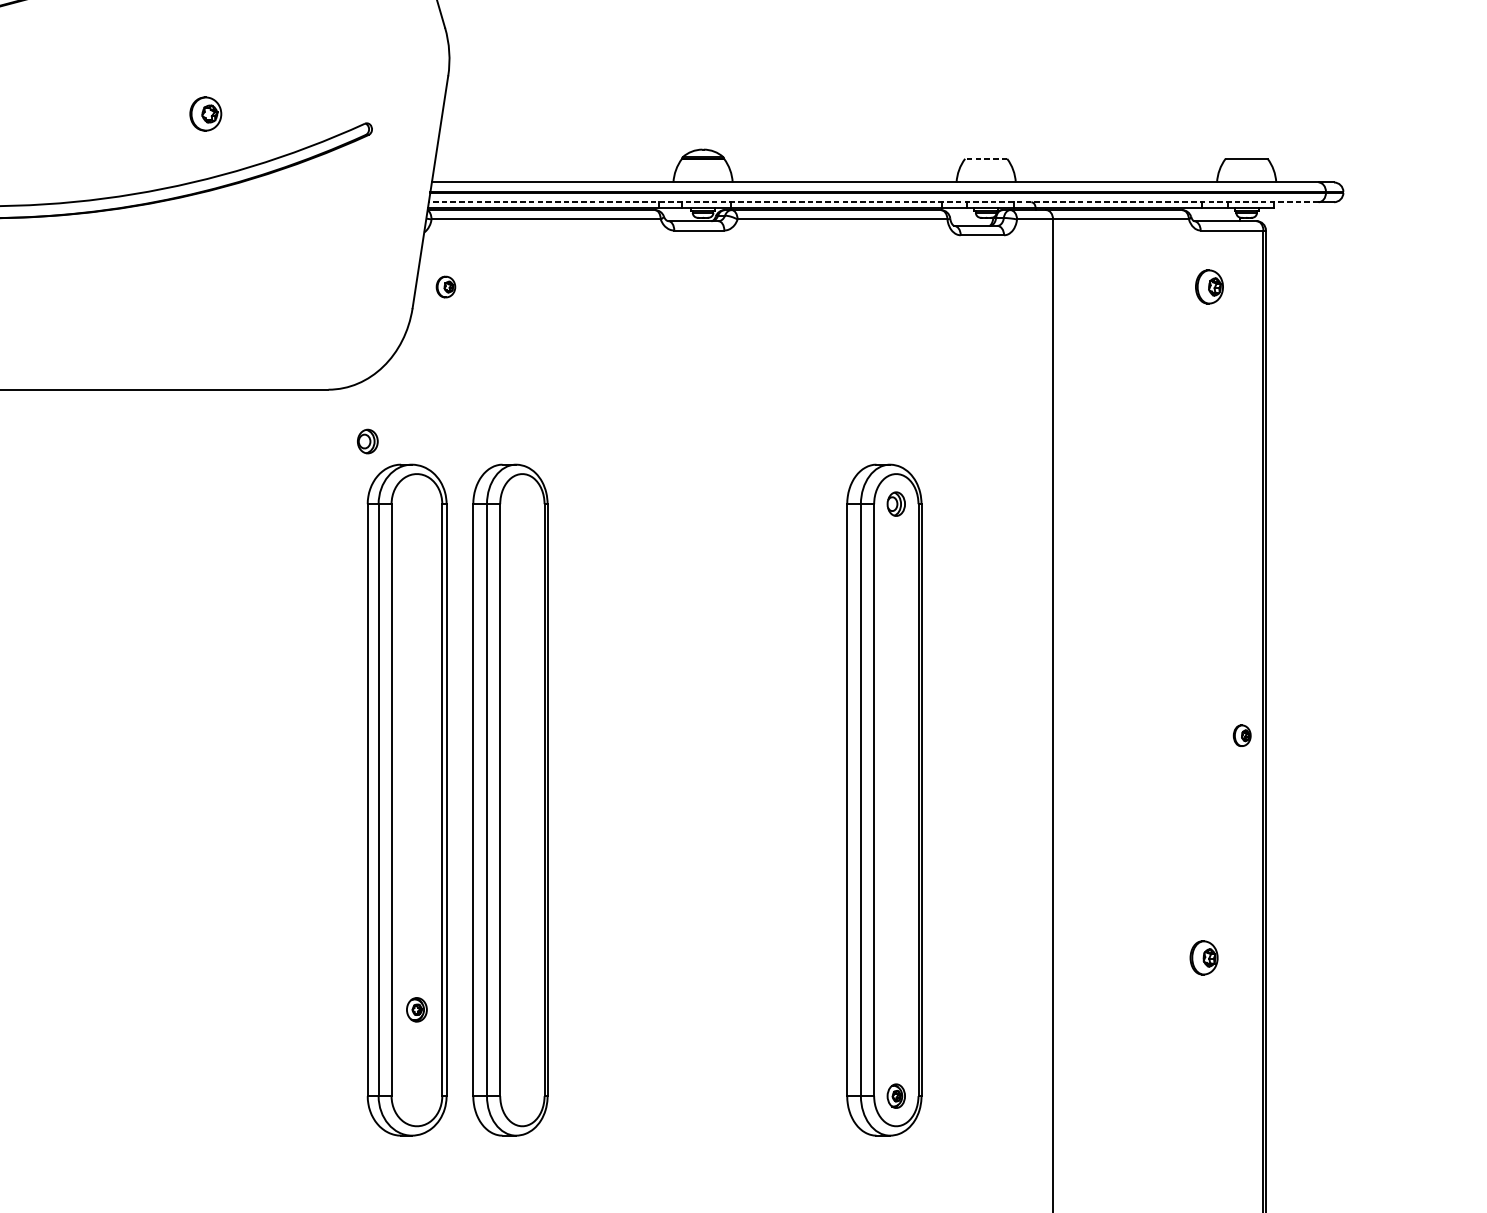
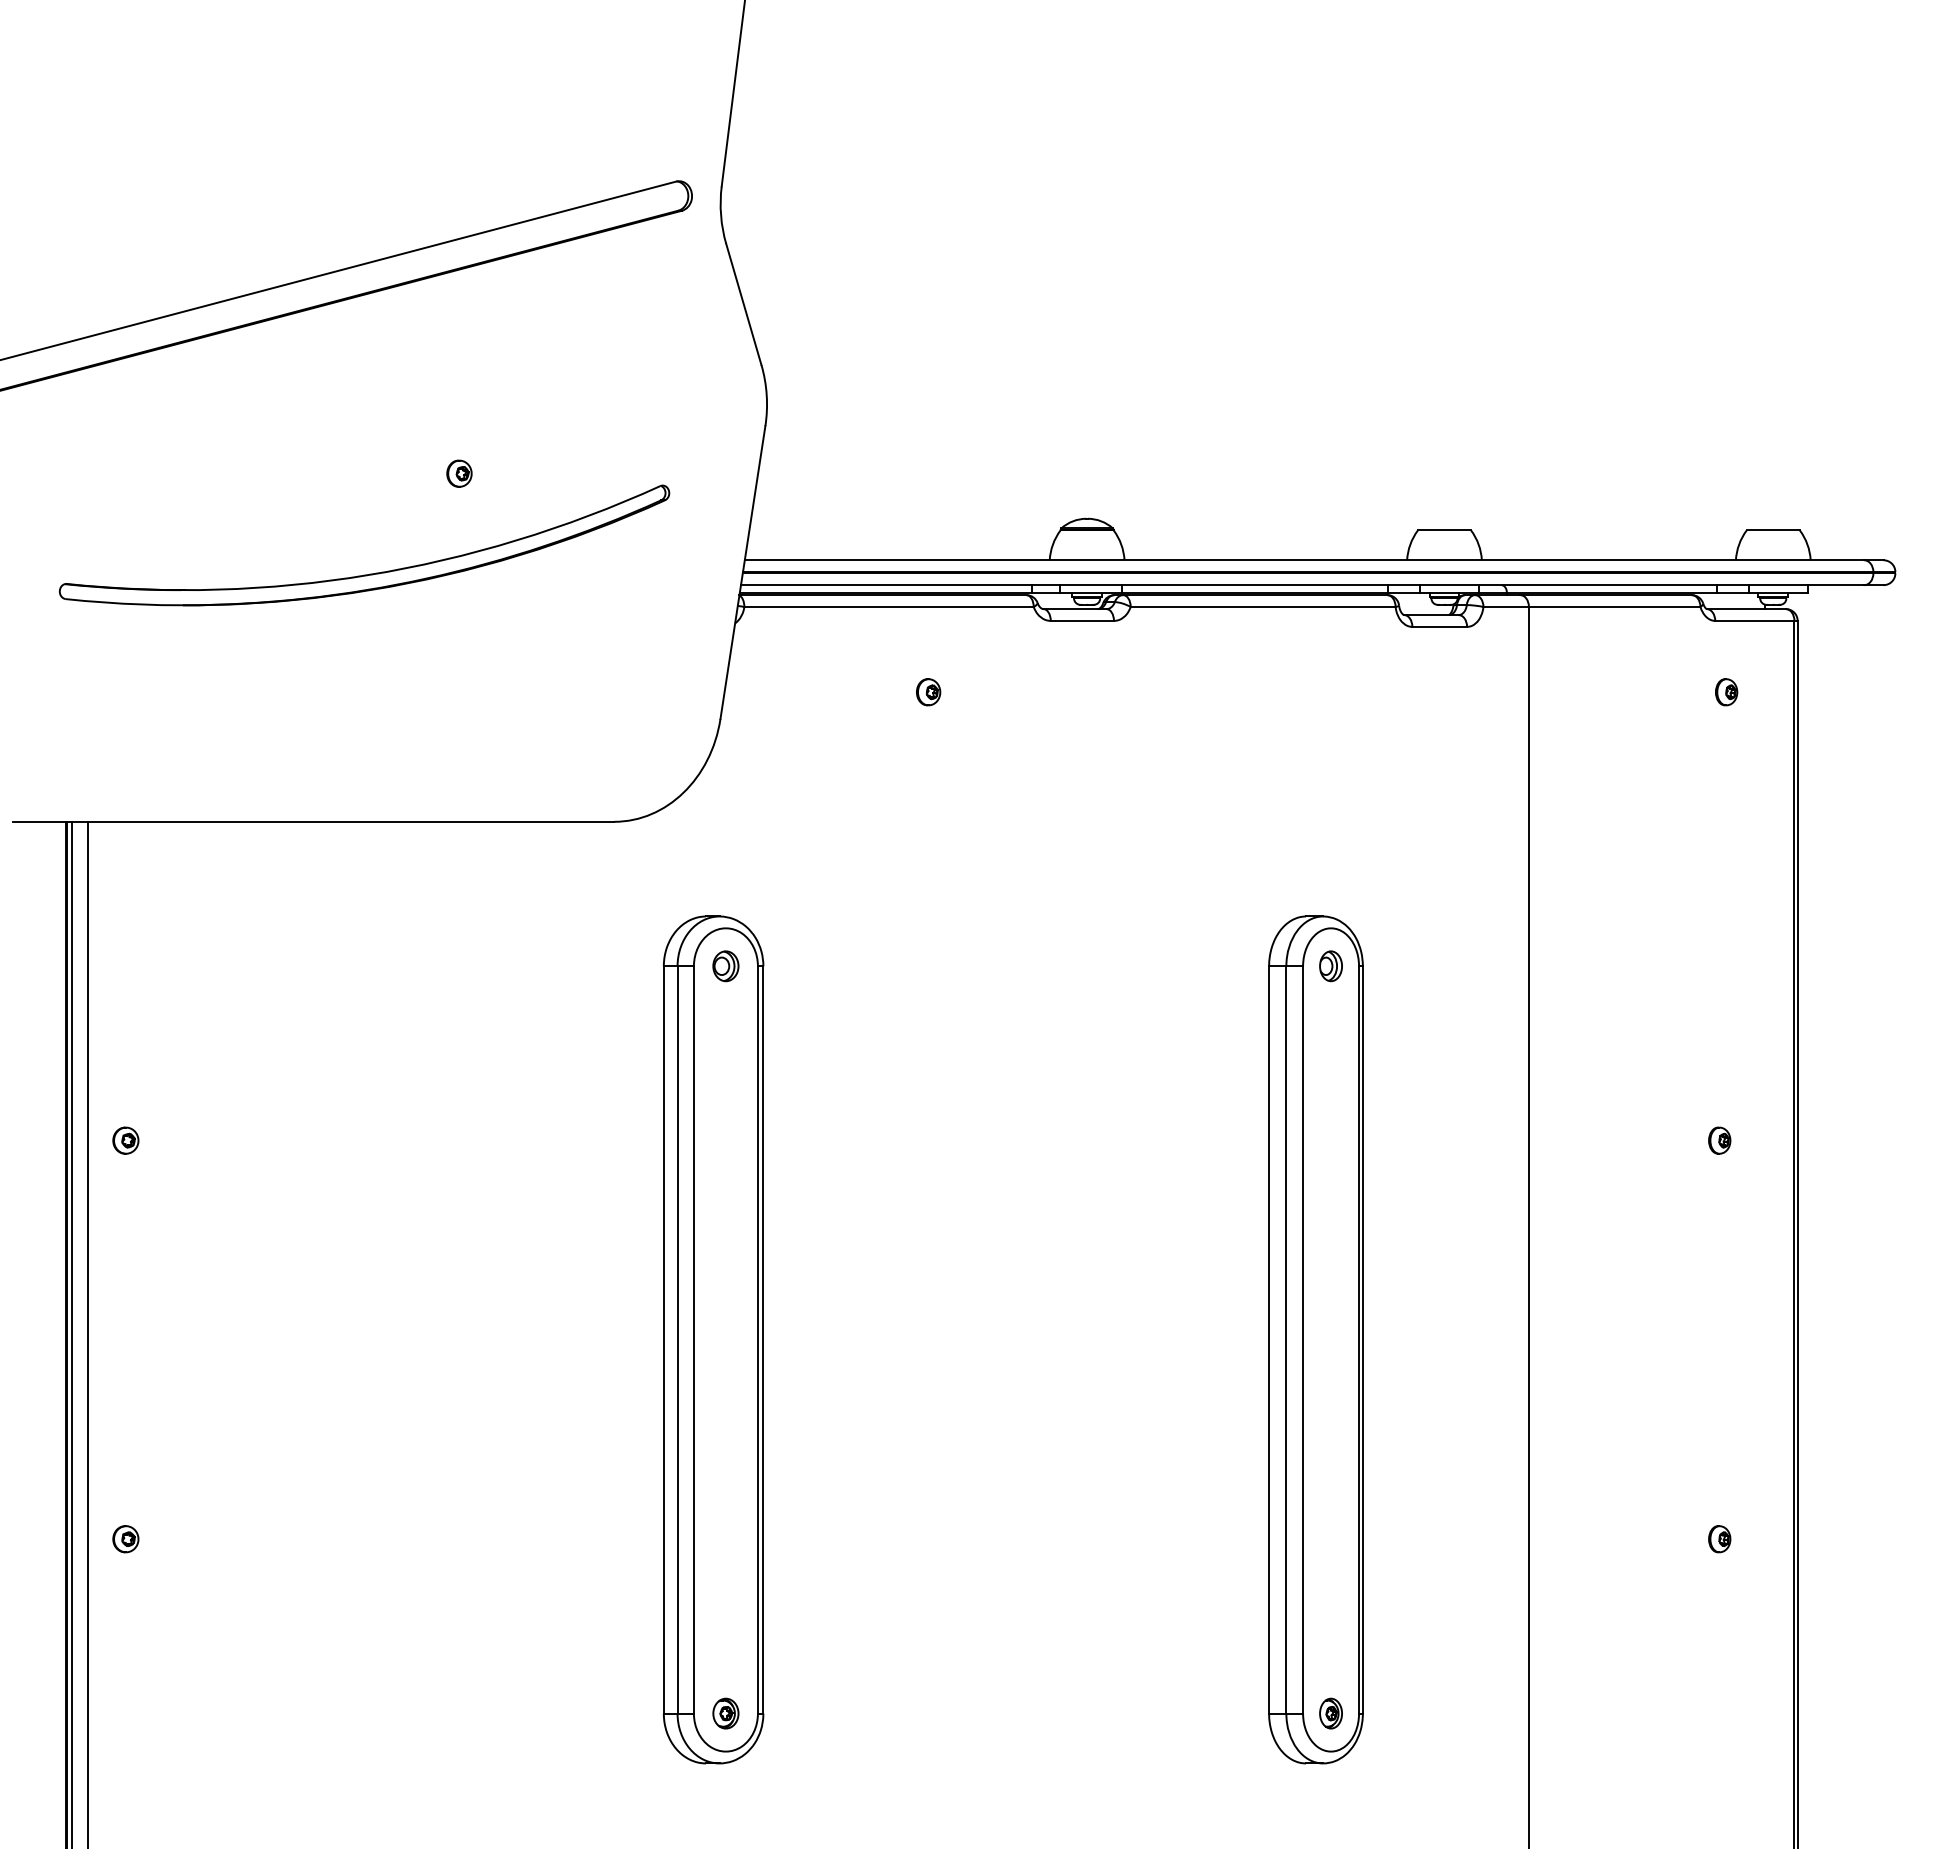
part: (205, 113) -> (459, 473), size x0.62
line: (986, 158) -> (1444, 530), dashed -> solid
line: (873, 202) -> (1302, 585), dashed -> solid
part: (445, 287) -> (928, 692), moved
part: (1209, 287) -> (1726, 692), size x0.62
part: (367, 441) -> (725, 966), moved
part: (1242, 735) -> (1719, 1140), moved
part: (510, 799) -> (843, 1339), removed
part: (1204, 958) -> (1719, 1539), size x0.62
part: (416, 1009) -> (725, 1713), moved

